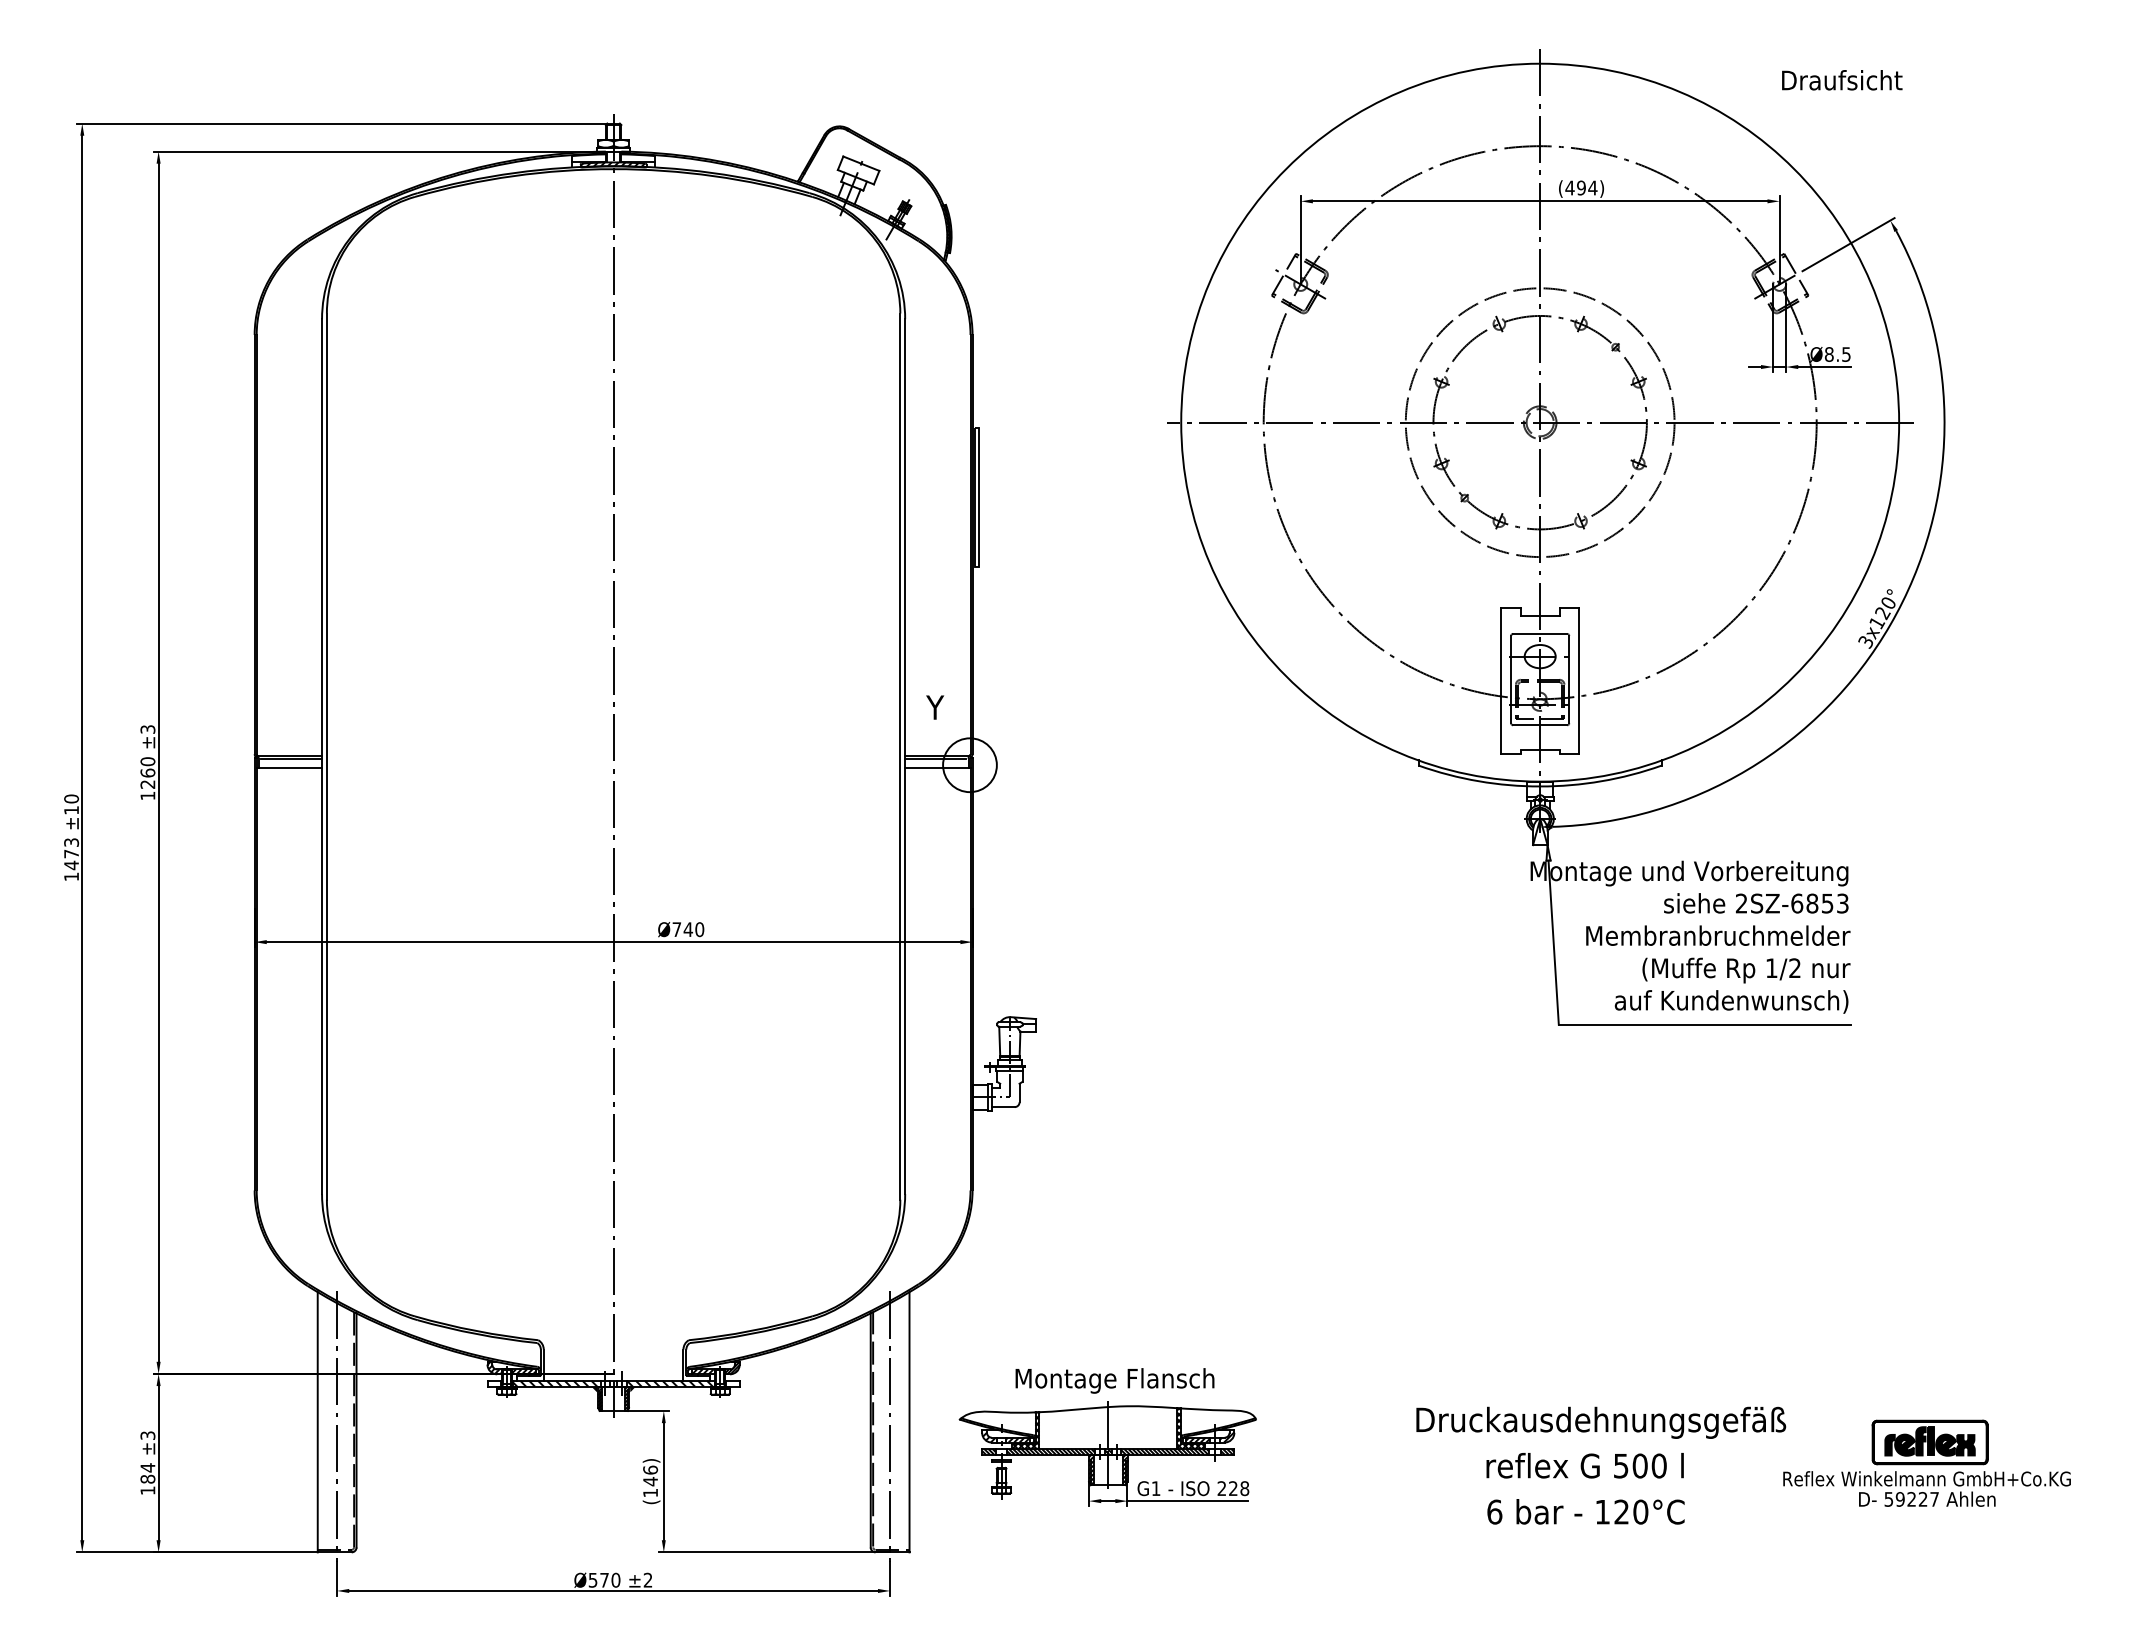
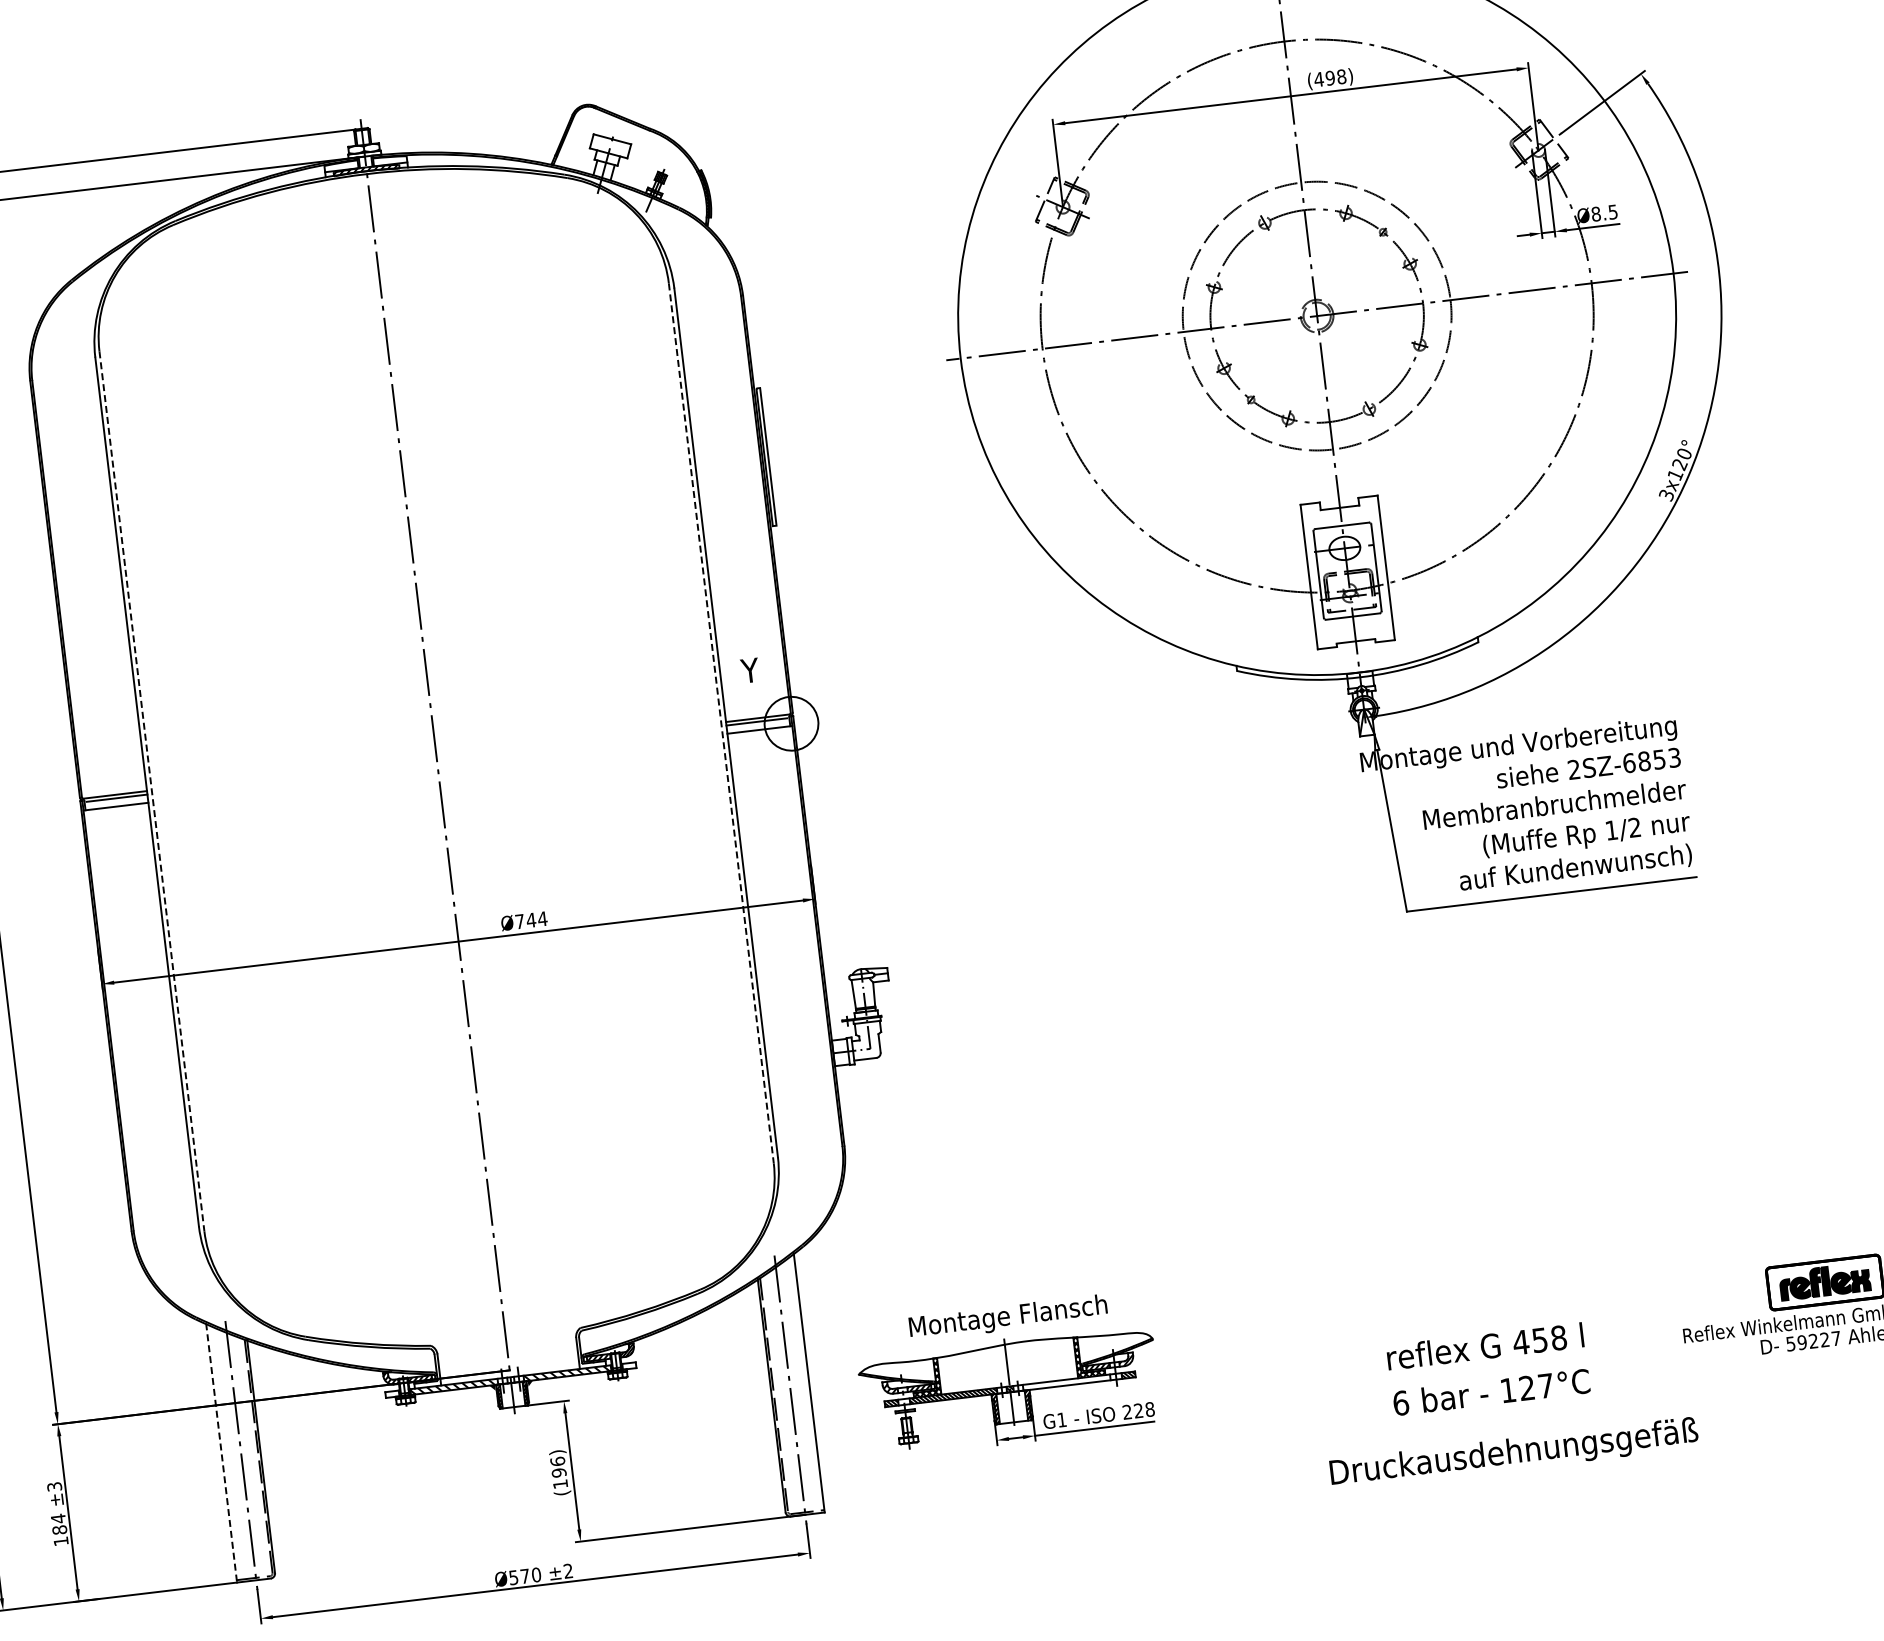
text: (1592, 187) -> (1341, 76), (494) -> (498)
line: (326, 757) -> (151, 792), solid -> dashed
line: (900, 757) -> (721, 724), solid -> dashed
text: (699, 929) -> (542, 918), Ø740 -> Ø744
line: (317, 1421) -> (221, 1452), solid -> dashed
text: (1601, 1422) -> (1514, 1453), moved
hatch: (1165, 1451) -> (1066, 1382), removed
text: (1639, 1465) -> (1539, 1339), 500 -> 458
text: (650, 1481) -> (559, 1472), (146) -> (196)
text: (1640, 1511) -> (1545, 1385), 120°C -> 127°C

